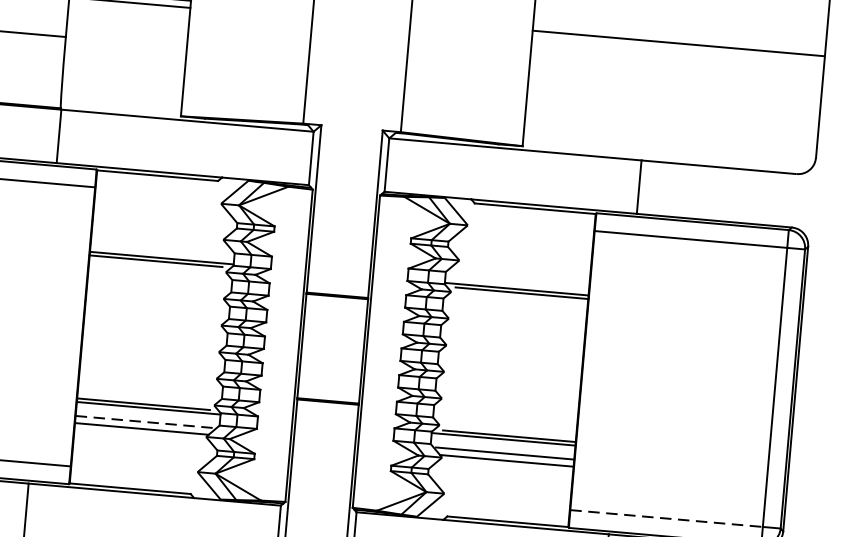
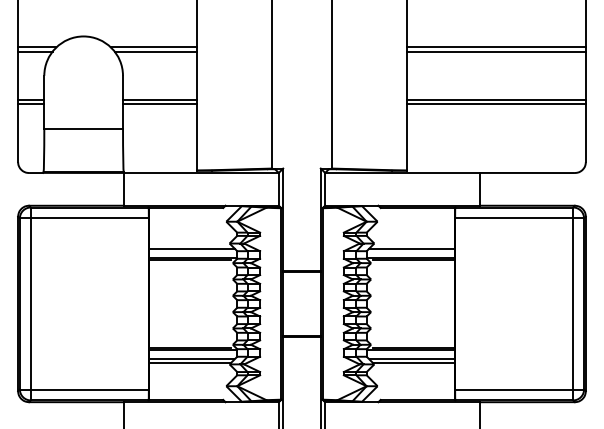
line: (676, 51) -> (495, 104), added
line: (161, 244) -> (192, 249), added
line: (519, 275) -> (411, 249), added
line: (146, 422) -> (192, 358), dashed -> solid
line: (667, 518) -> (514, 389), dashed -> solid

